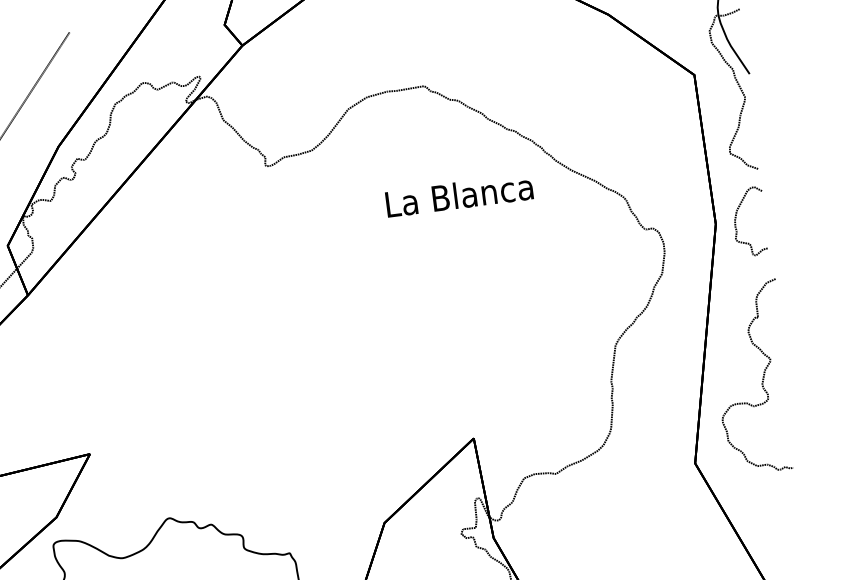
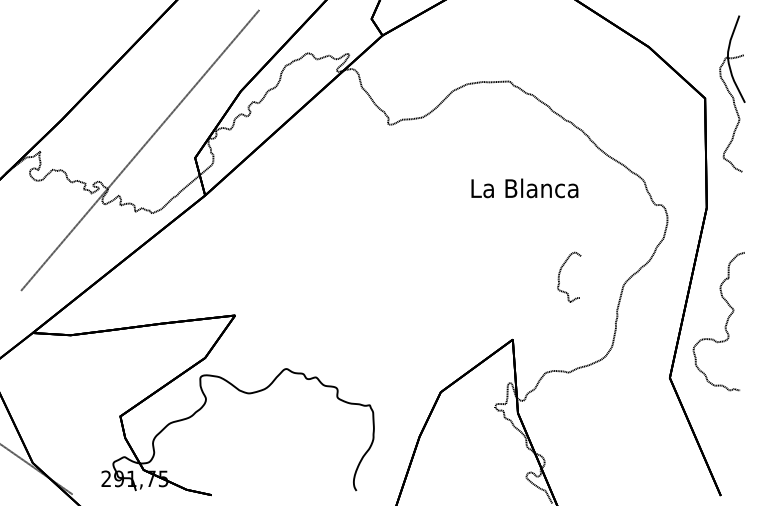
text: (458, 195) -> (524, 188), moved
curve: (736, 218) -> (560, 273), moved

